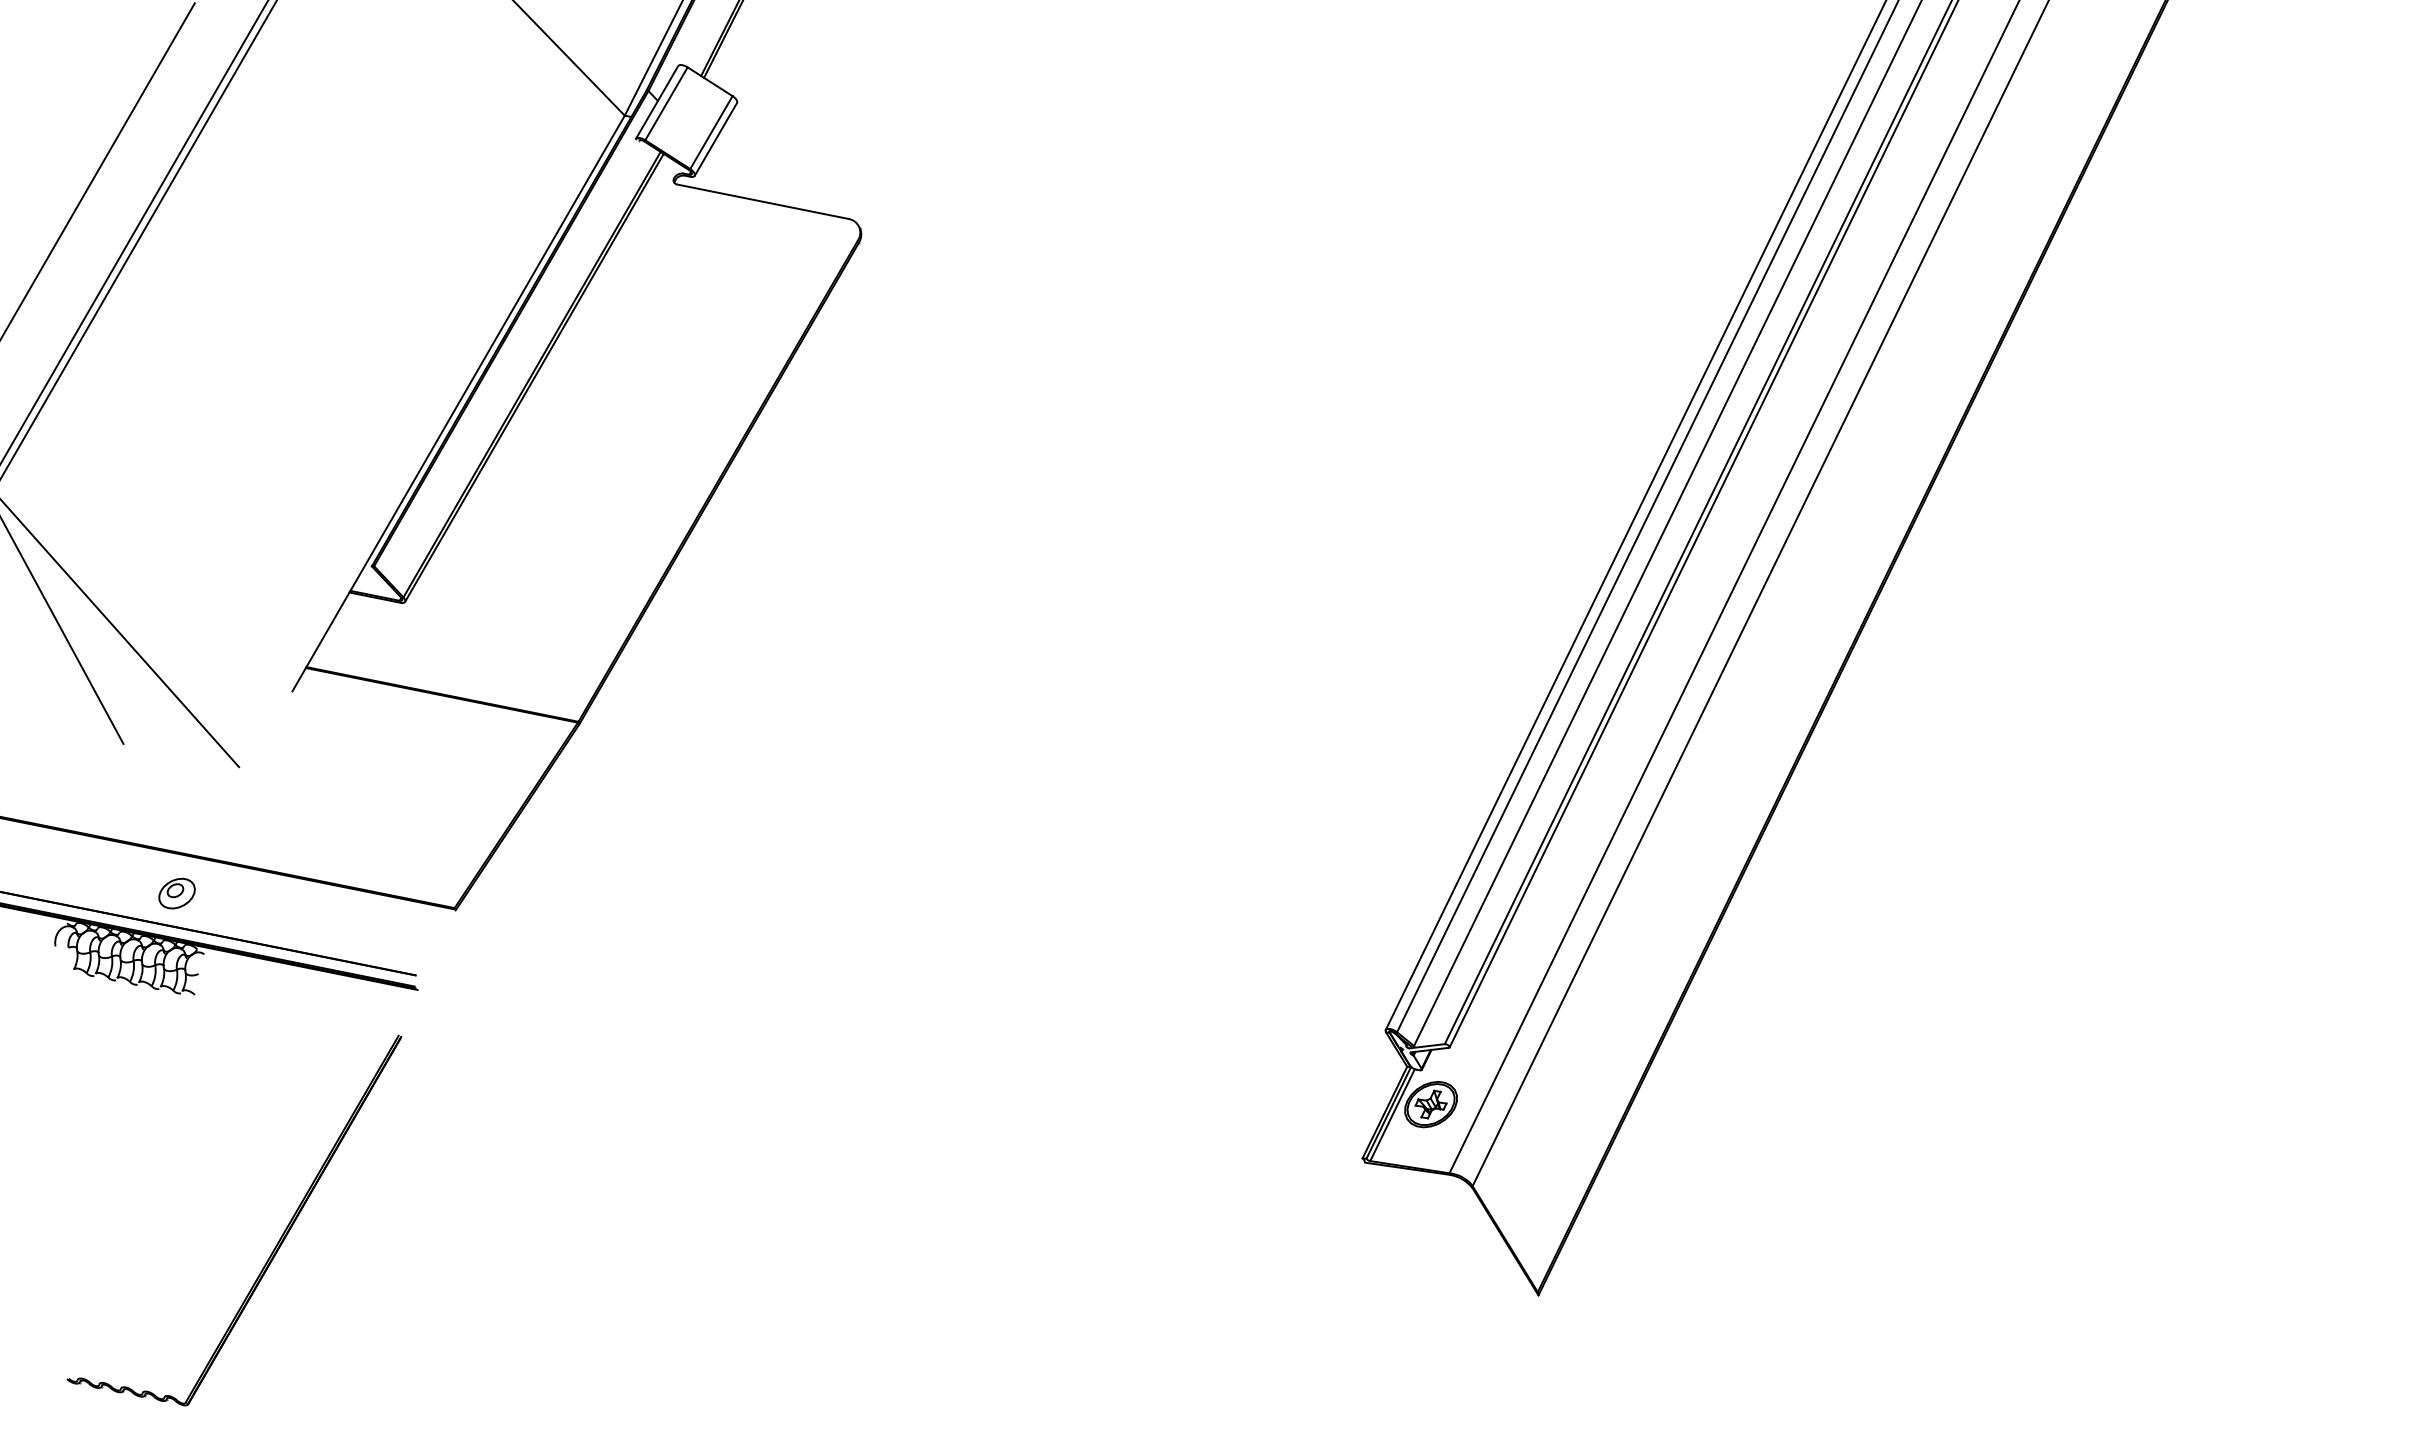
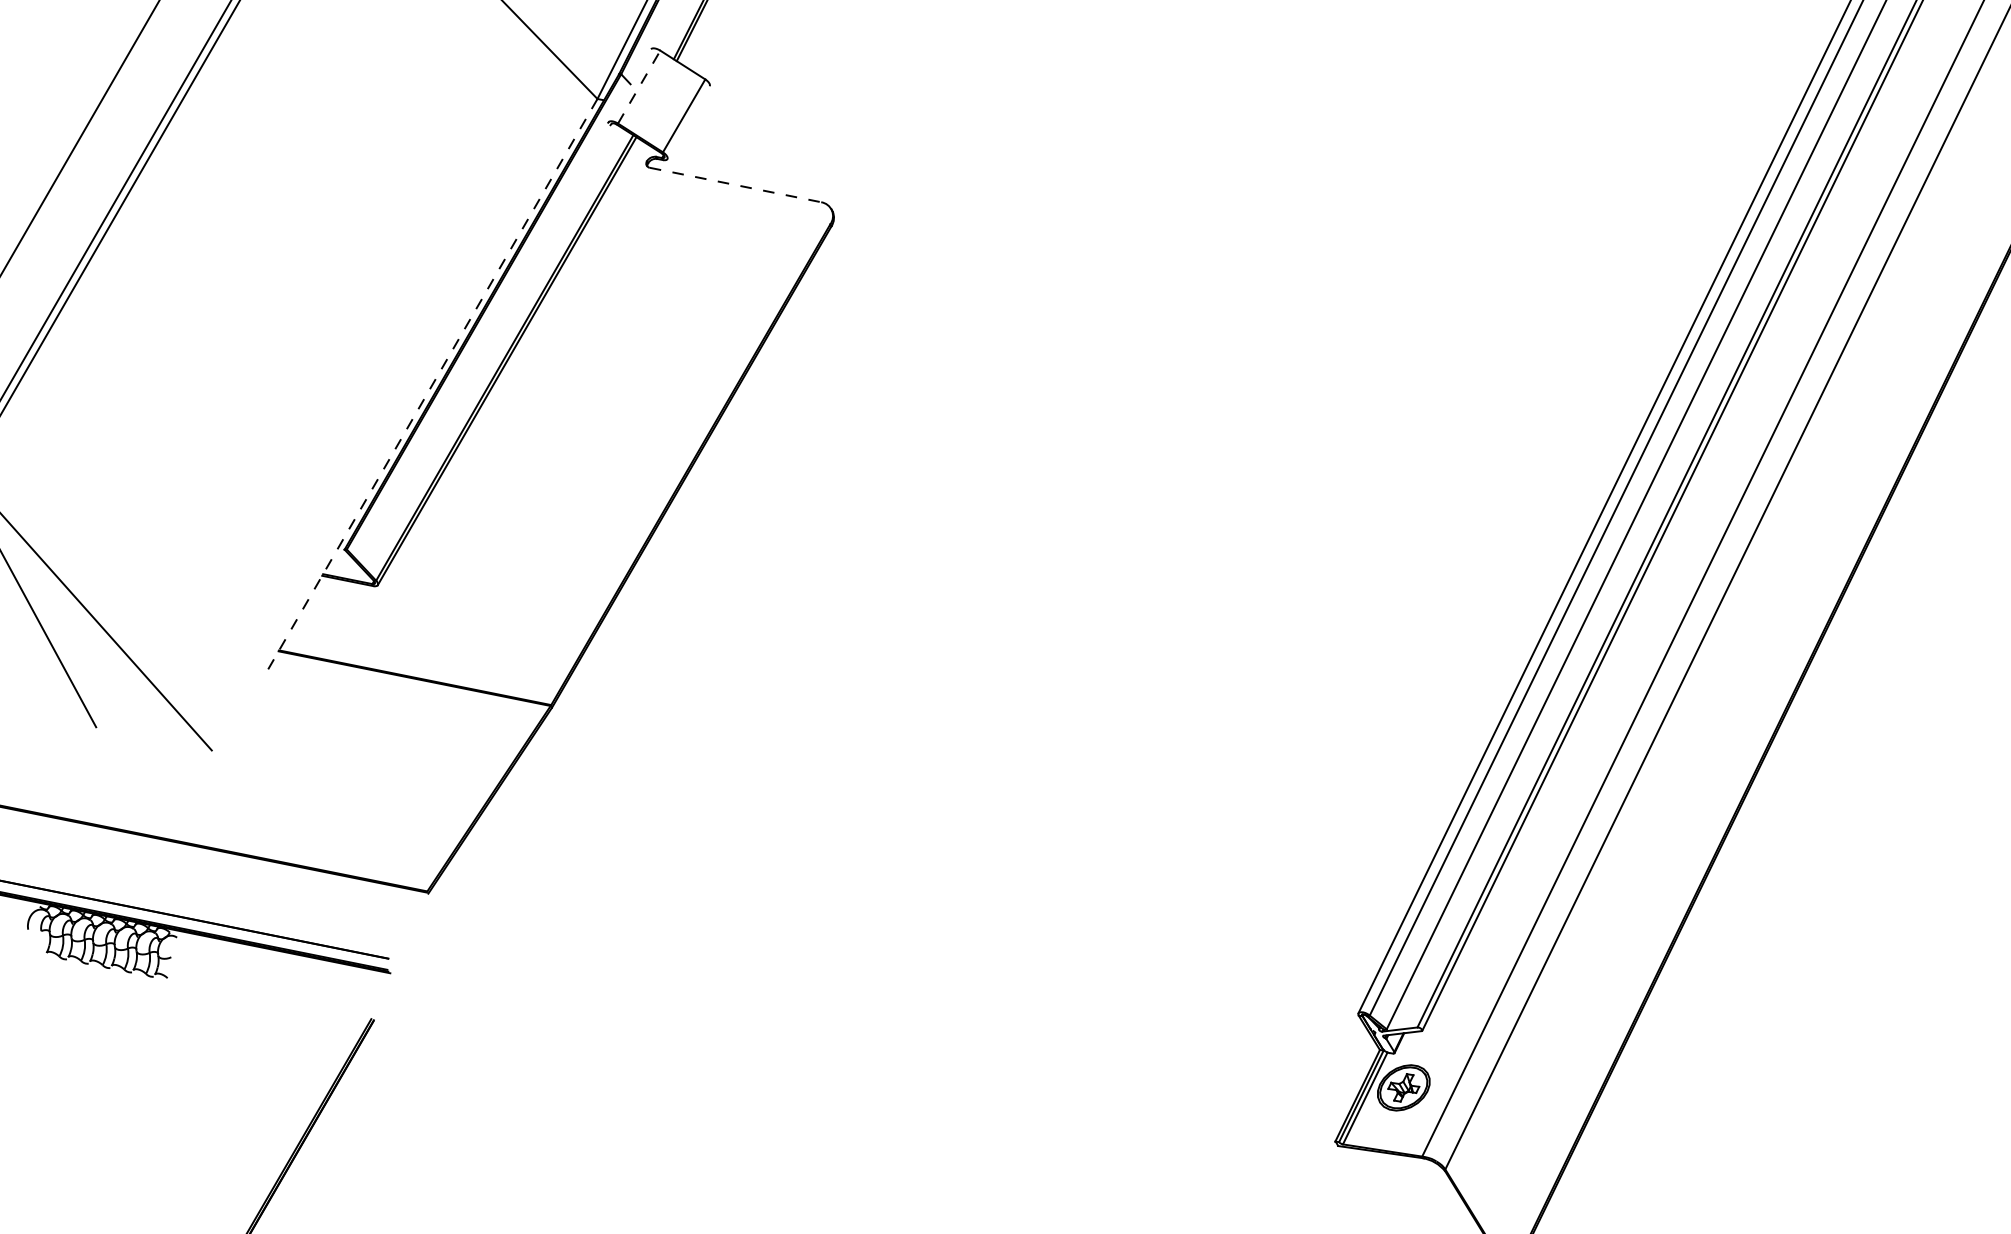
line: (656, 102) -> (629, 85), removed
line: (666, 103) -> (639, 86), solid -> dashed
line: (715, 138) -> (688, 121), removed
line: (763, 201) -> (736, 184), solid -> dashed
line: (458, 403) -> (431, 386), solid -> dashed
part: (176, 893) -> (149, 876), removed

